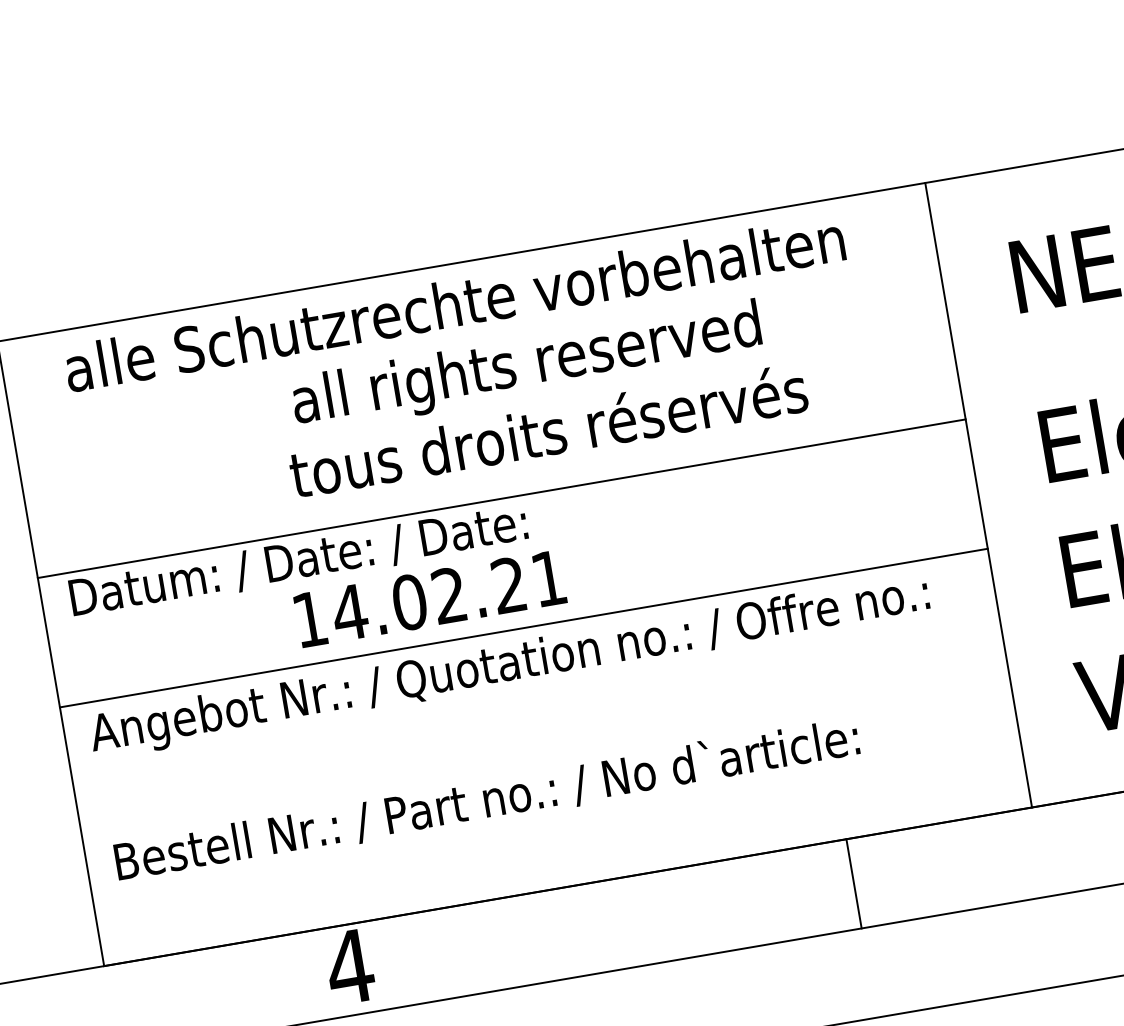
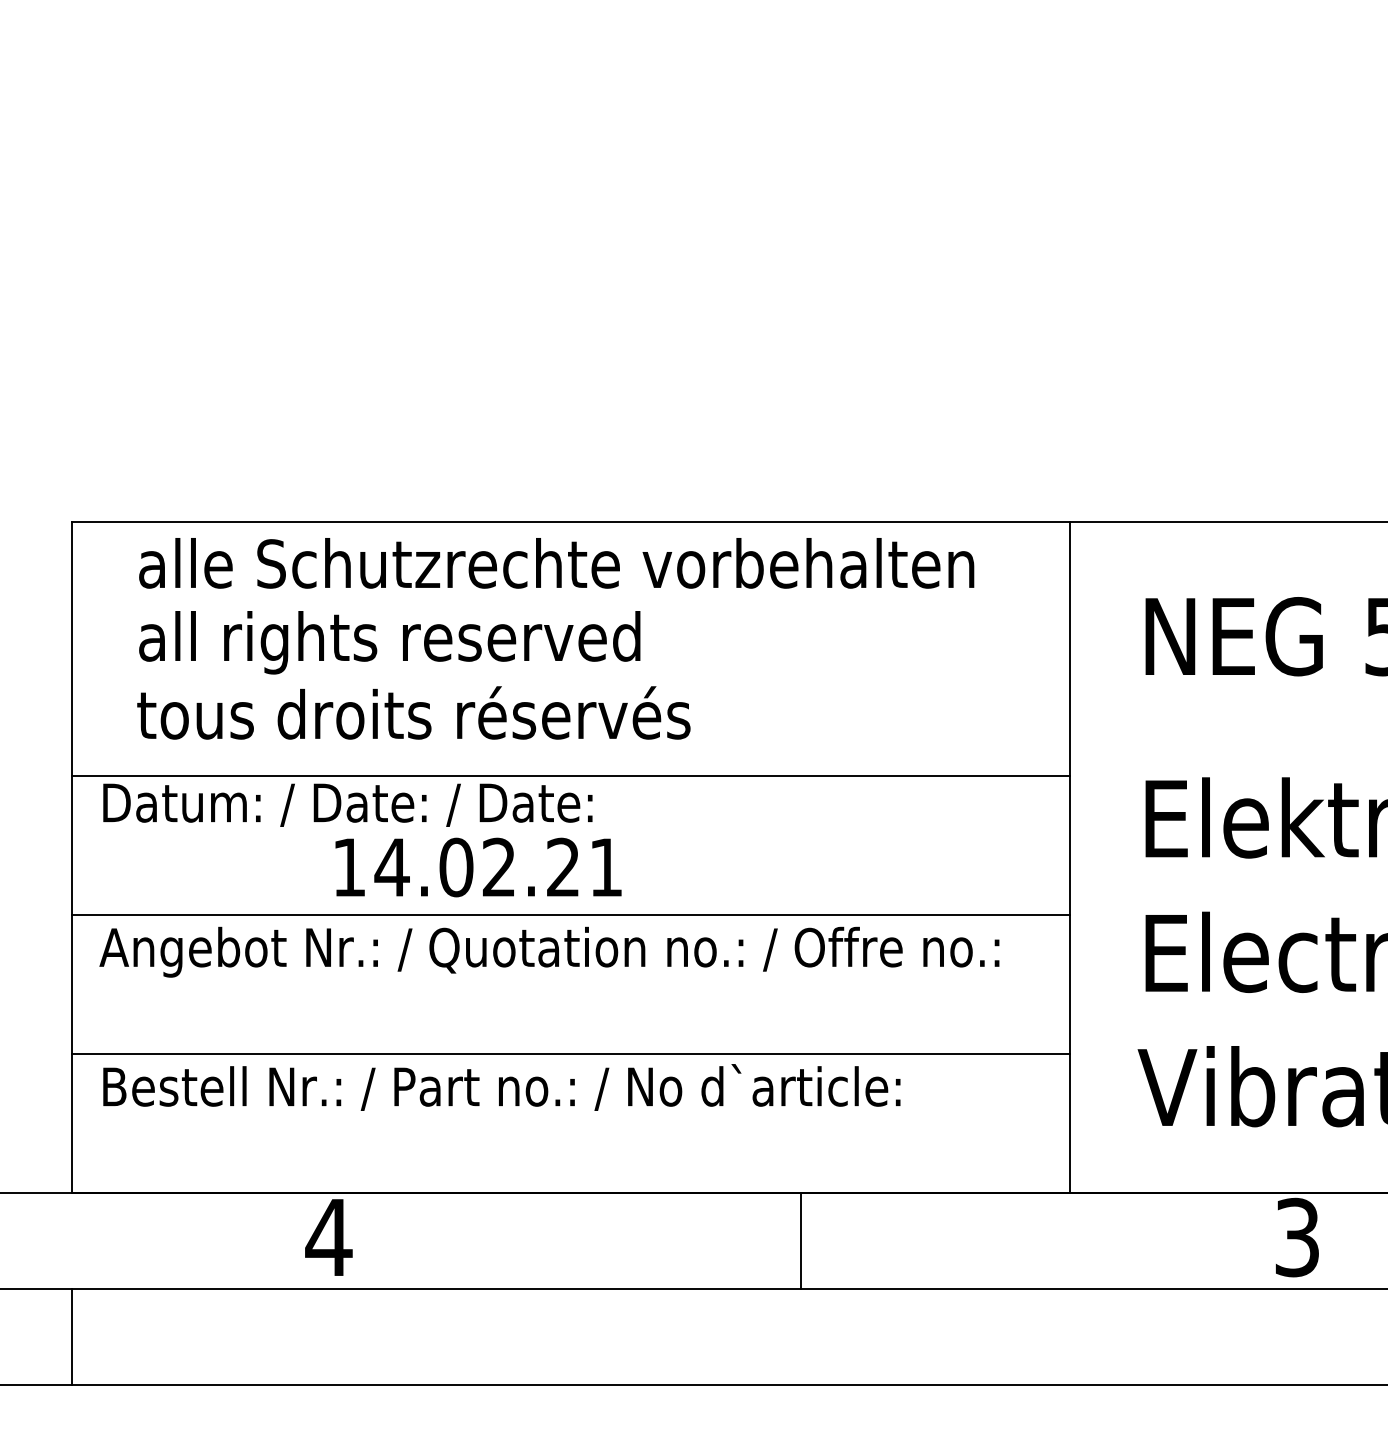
text: (526, 366) -> (389, 642), moved
text: (547, 430) -> (413, 712), moved
line: (545, 757) -> (570, 1053), added
line: (854, 883) -> (801, 1240), moved

